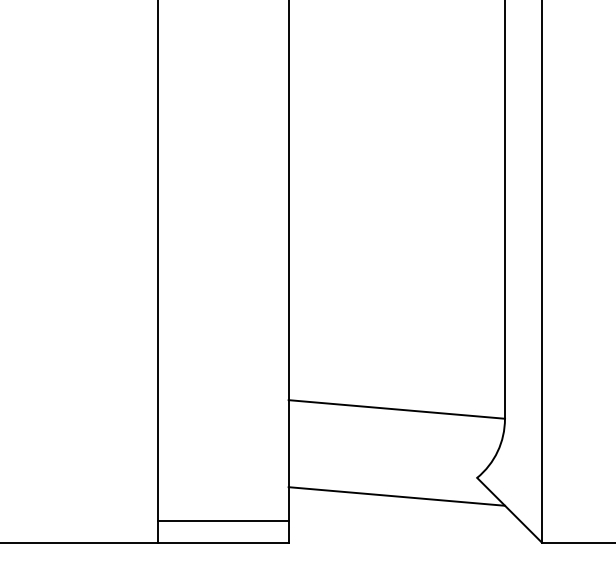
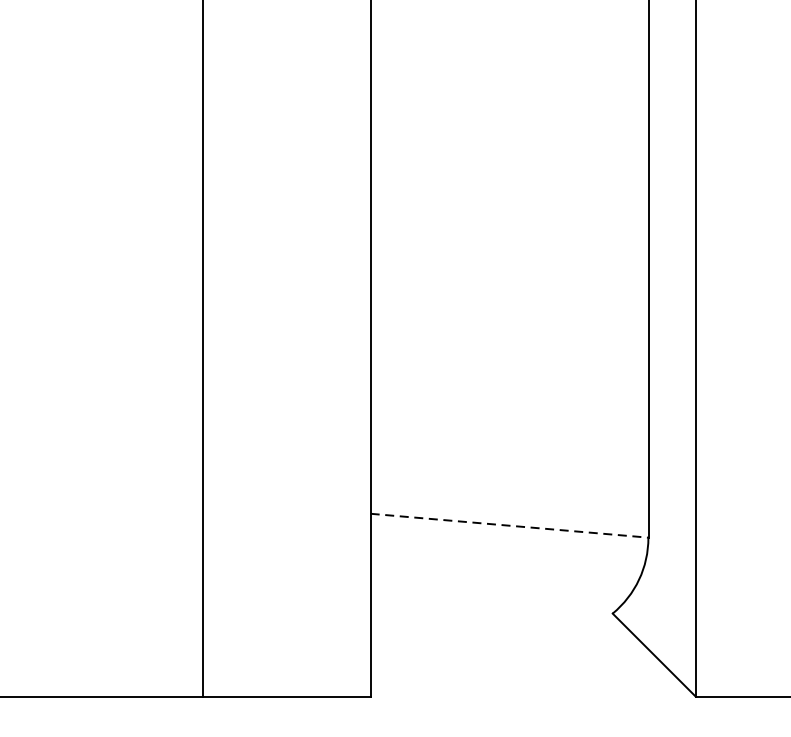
line: (396, 409) -> (509, 525), solid -> dashed
line: (396, 496) -> (509, 637), removed
line: (222, 520) -> (285, 668), removed

